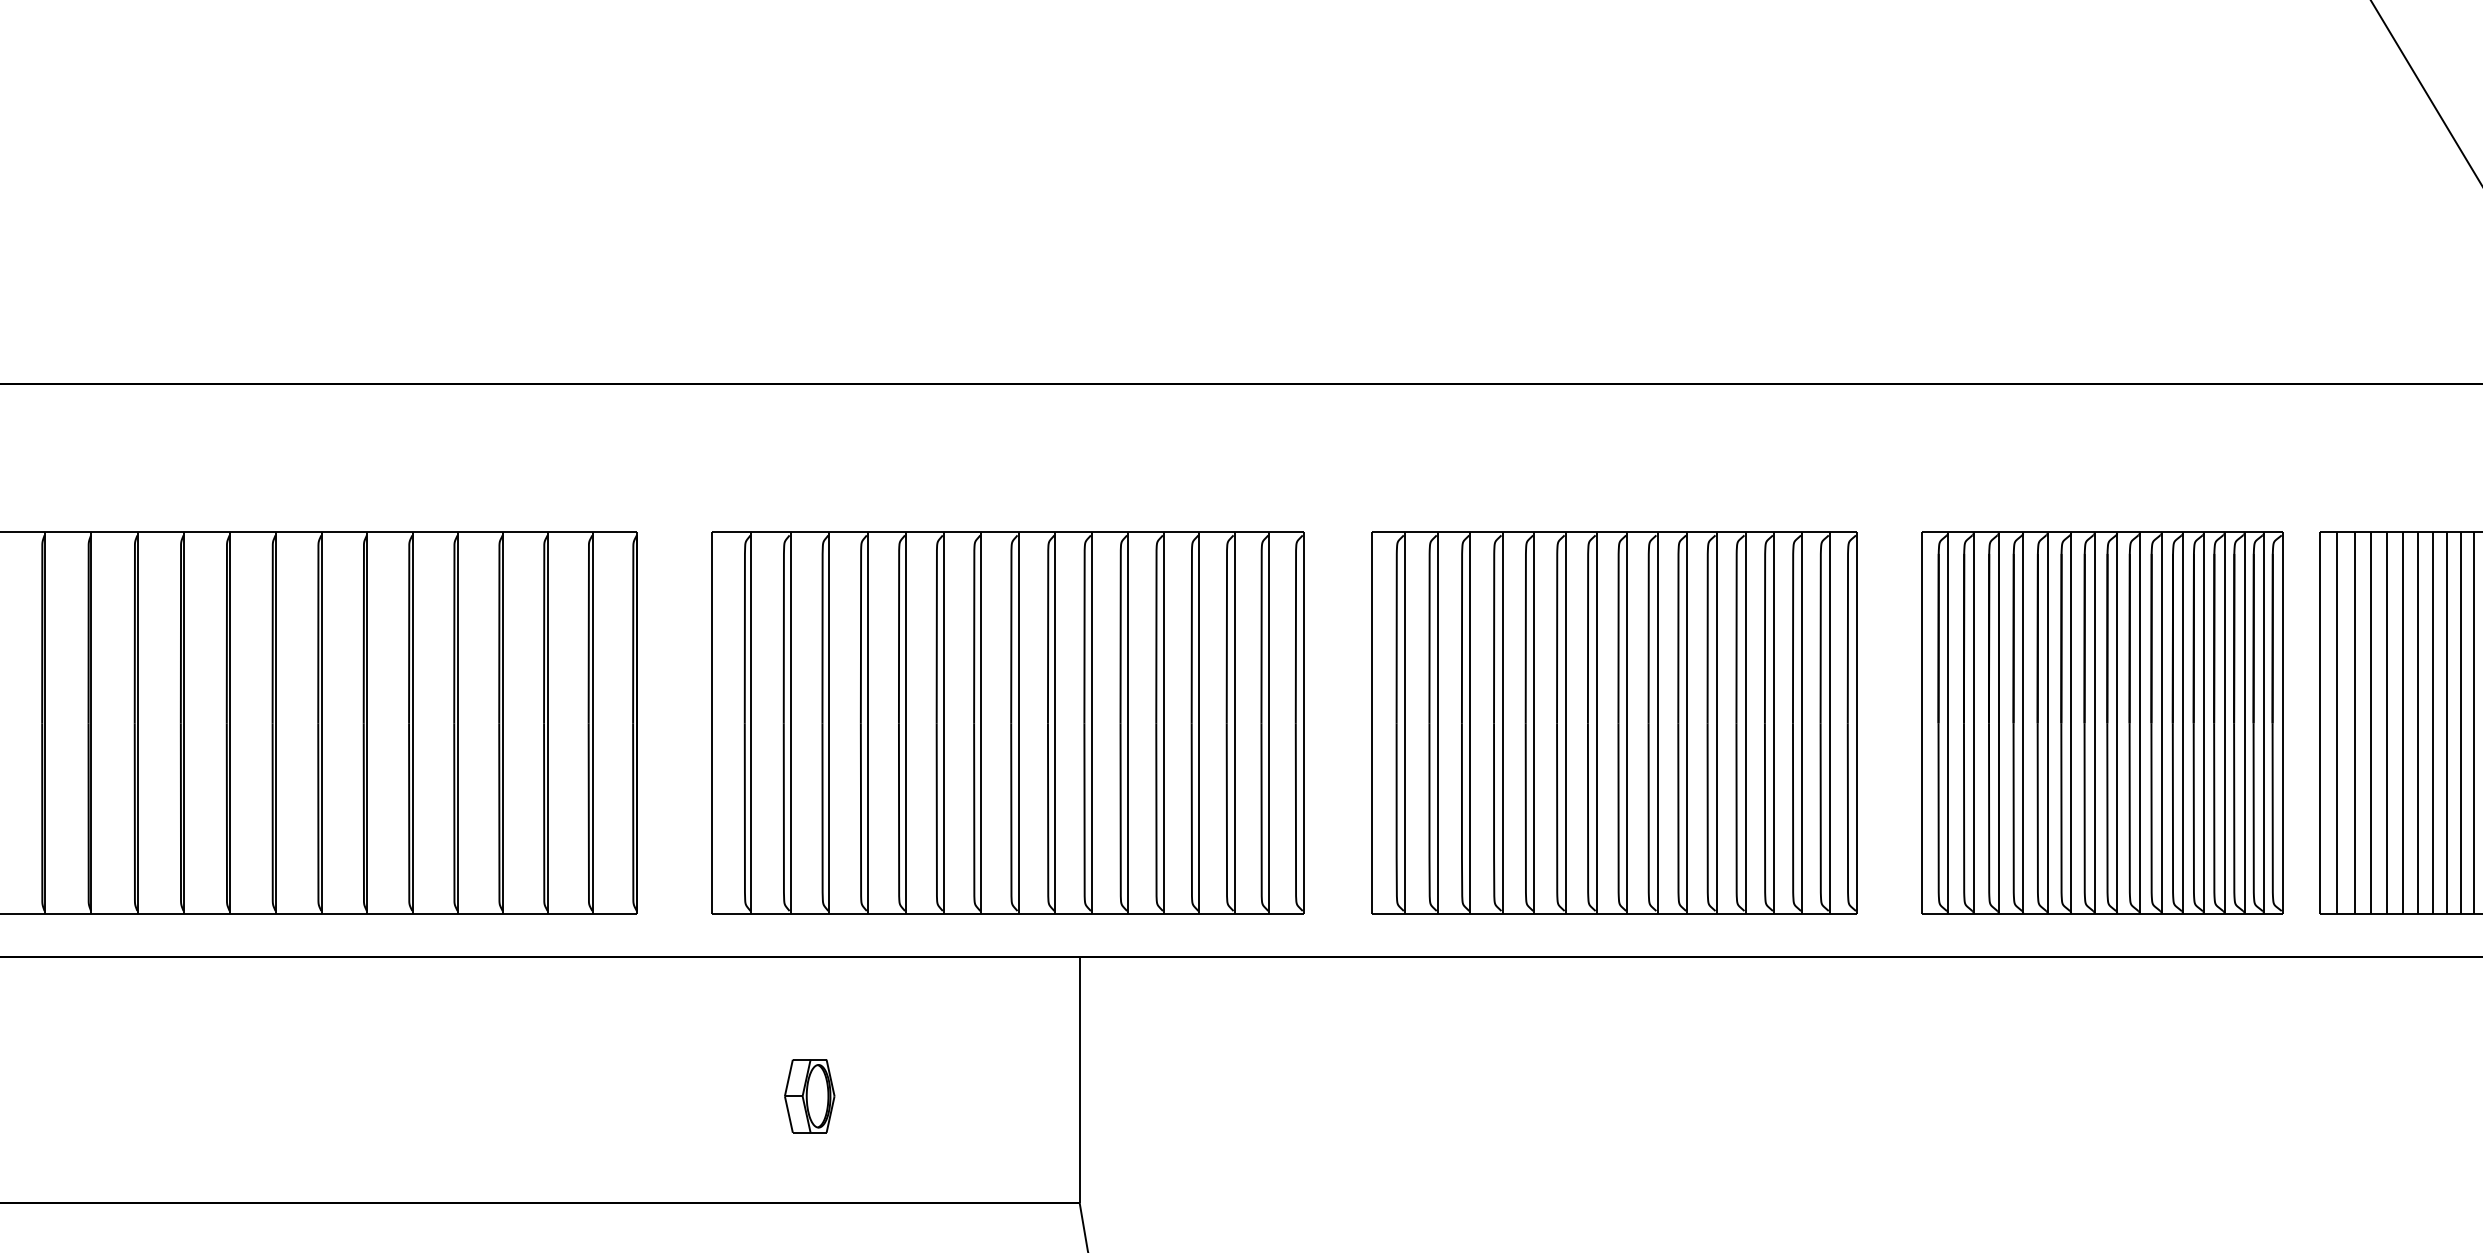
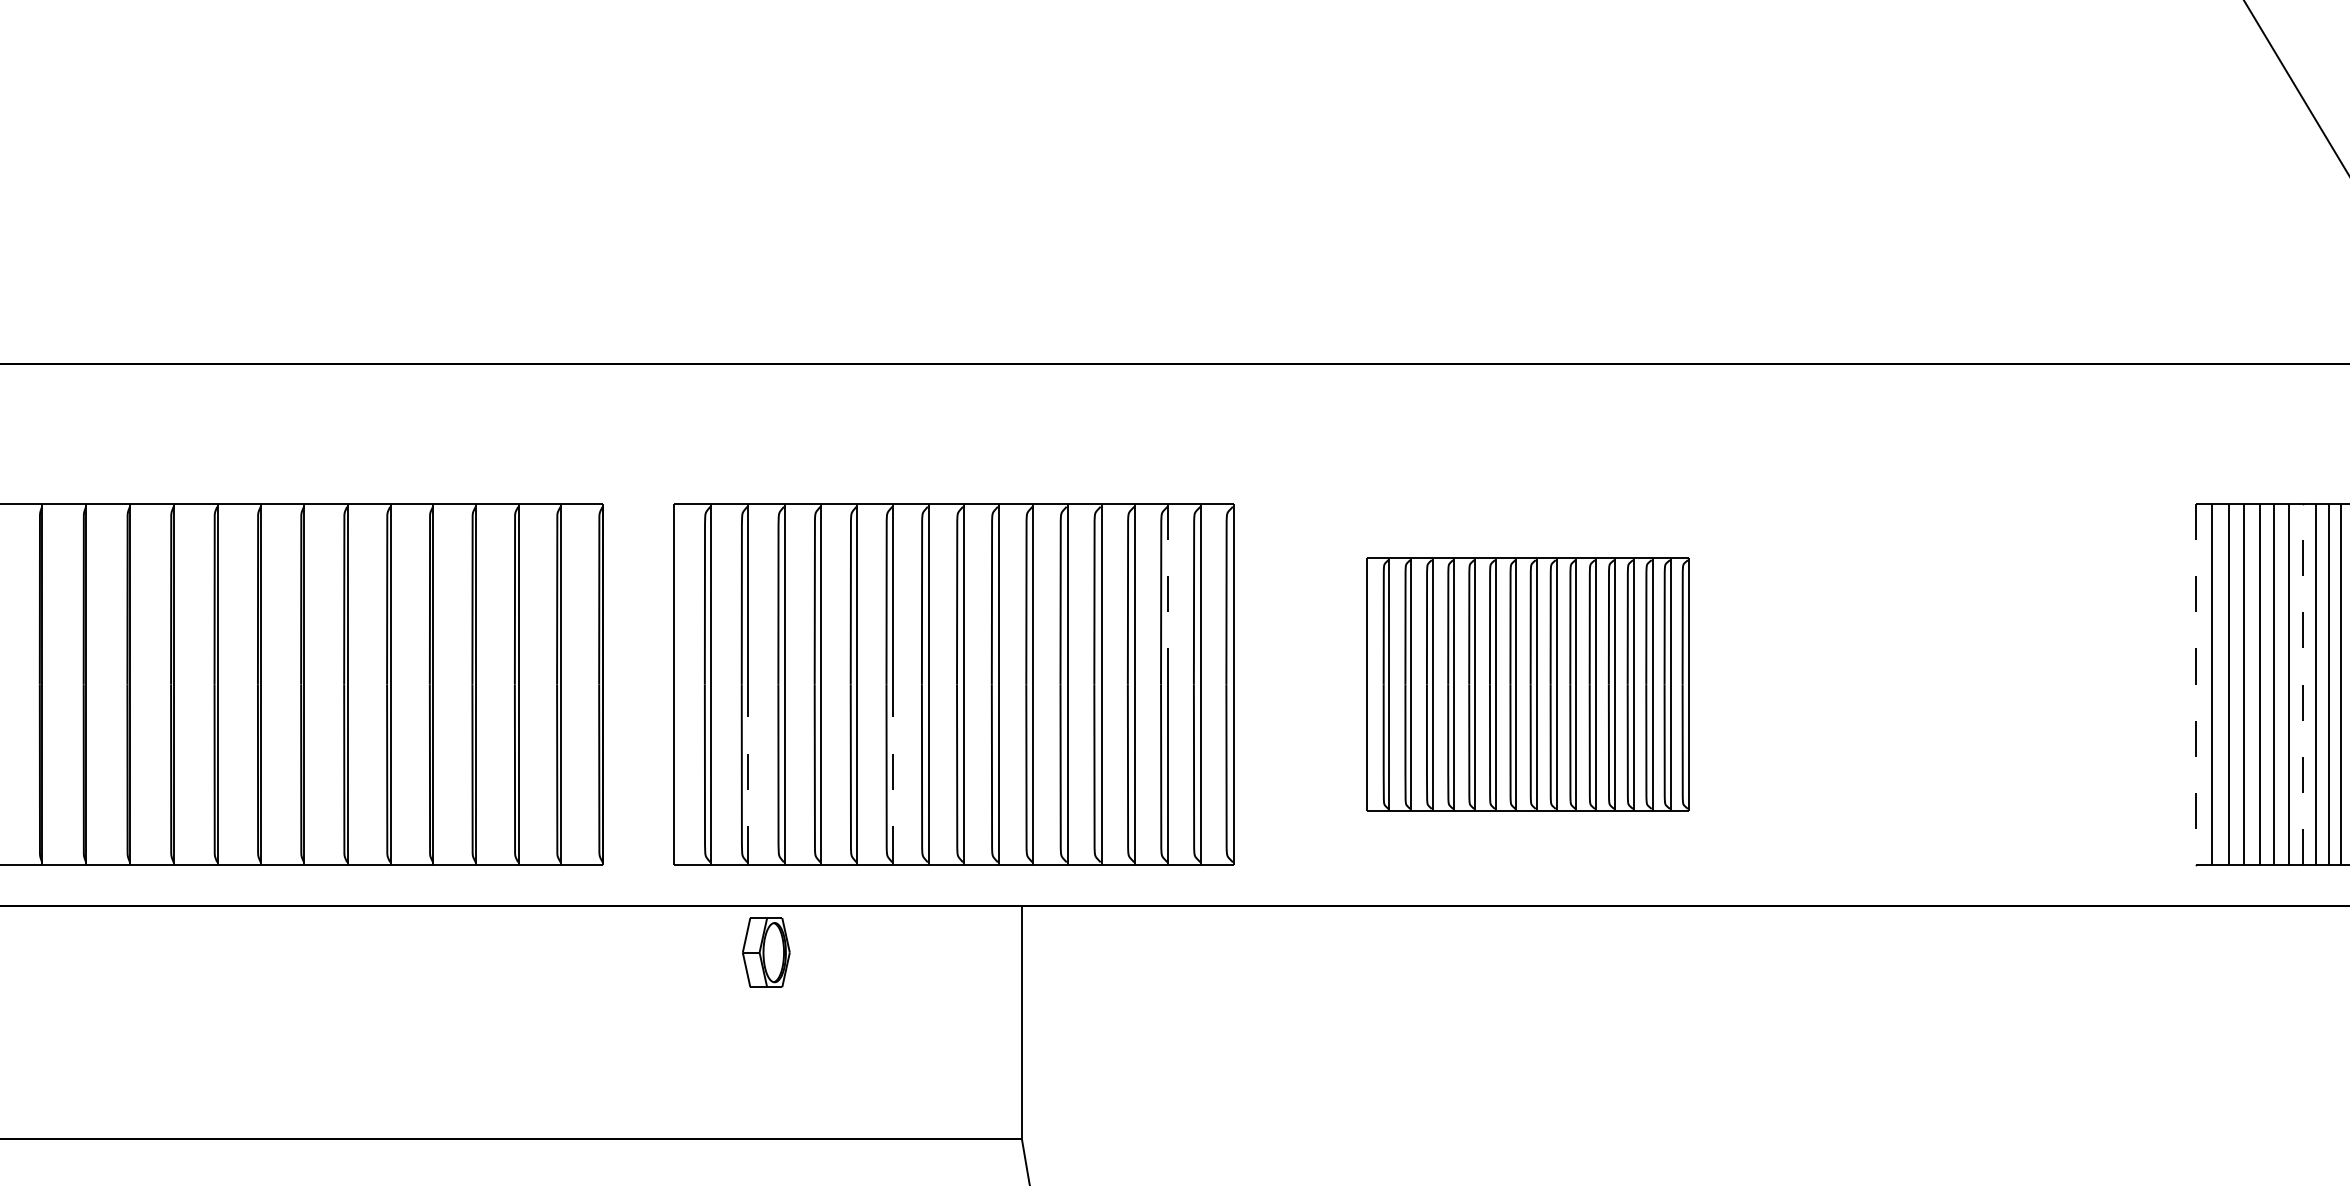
line: (1234, 629) -> (1168, 595), solid -> dashed
part: (1613, 723) -> (1527, 684), size x0.7
part: (2102, 723) -> (1989, 684), removed
line: (2319, 723) -> (2195, 684), solid -> dashed
line: (2432, 723) -> (2302, 684), solid -> dashed
line: (790, 817) -> (748, 773), solid -> dashed
line: (944, 817) -> (893, 773), solid -> dashed
part: (809, 1096) -> (766, 952), moved

